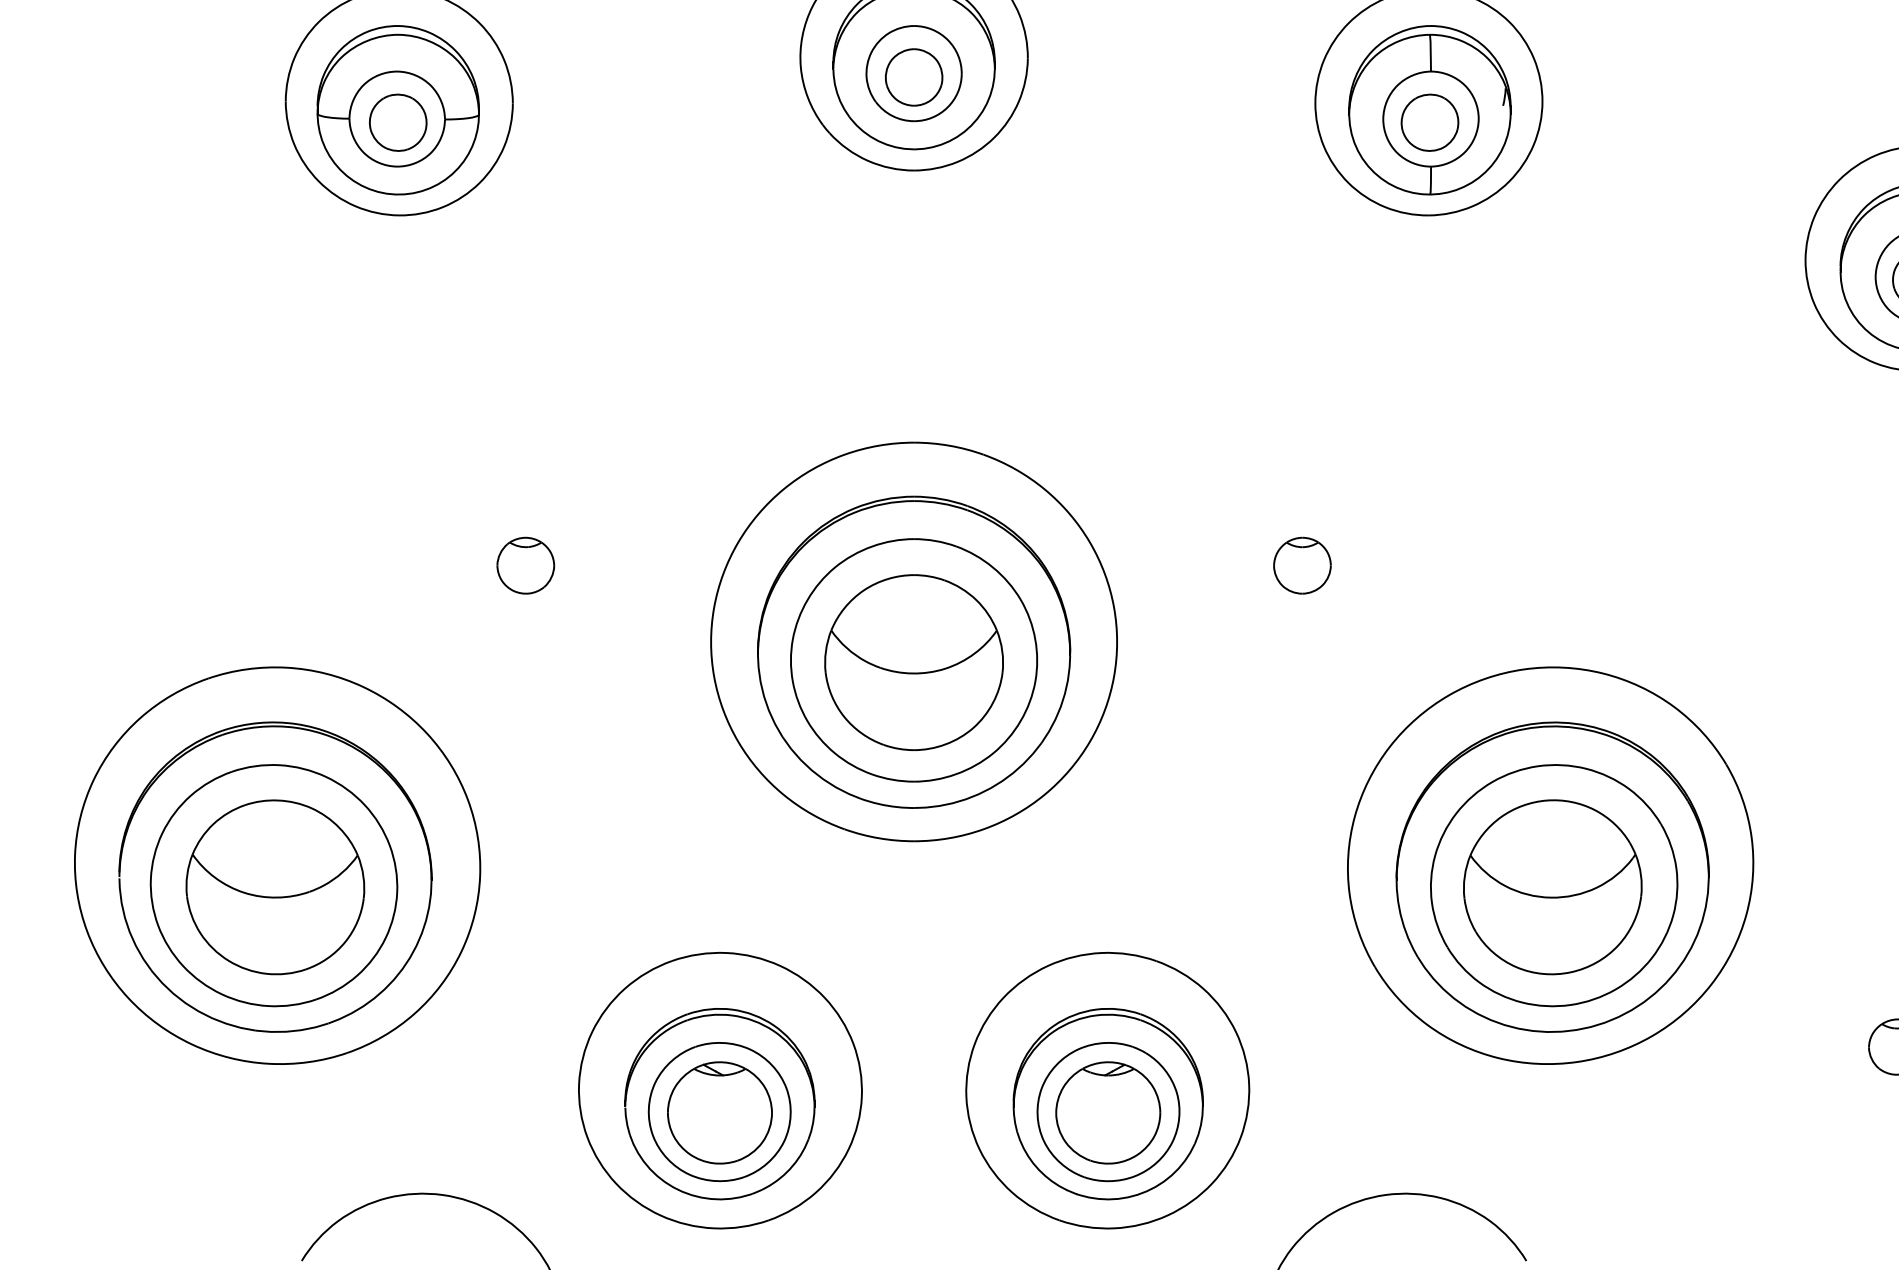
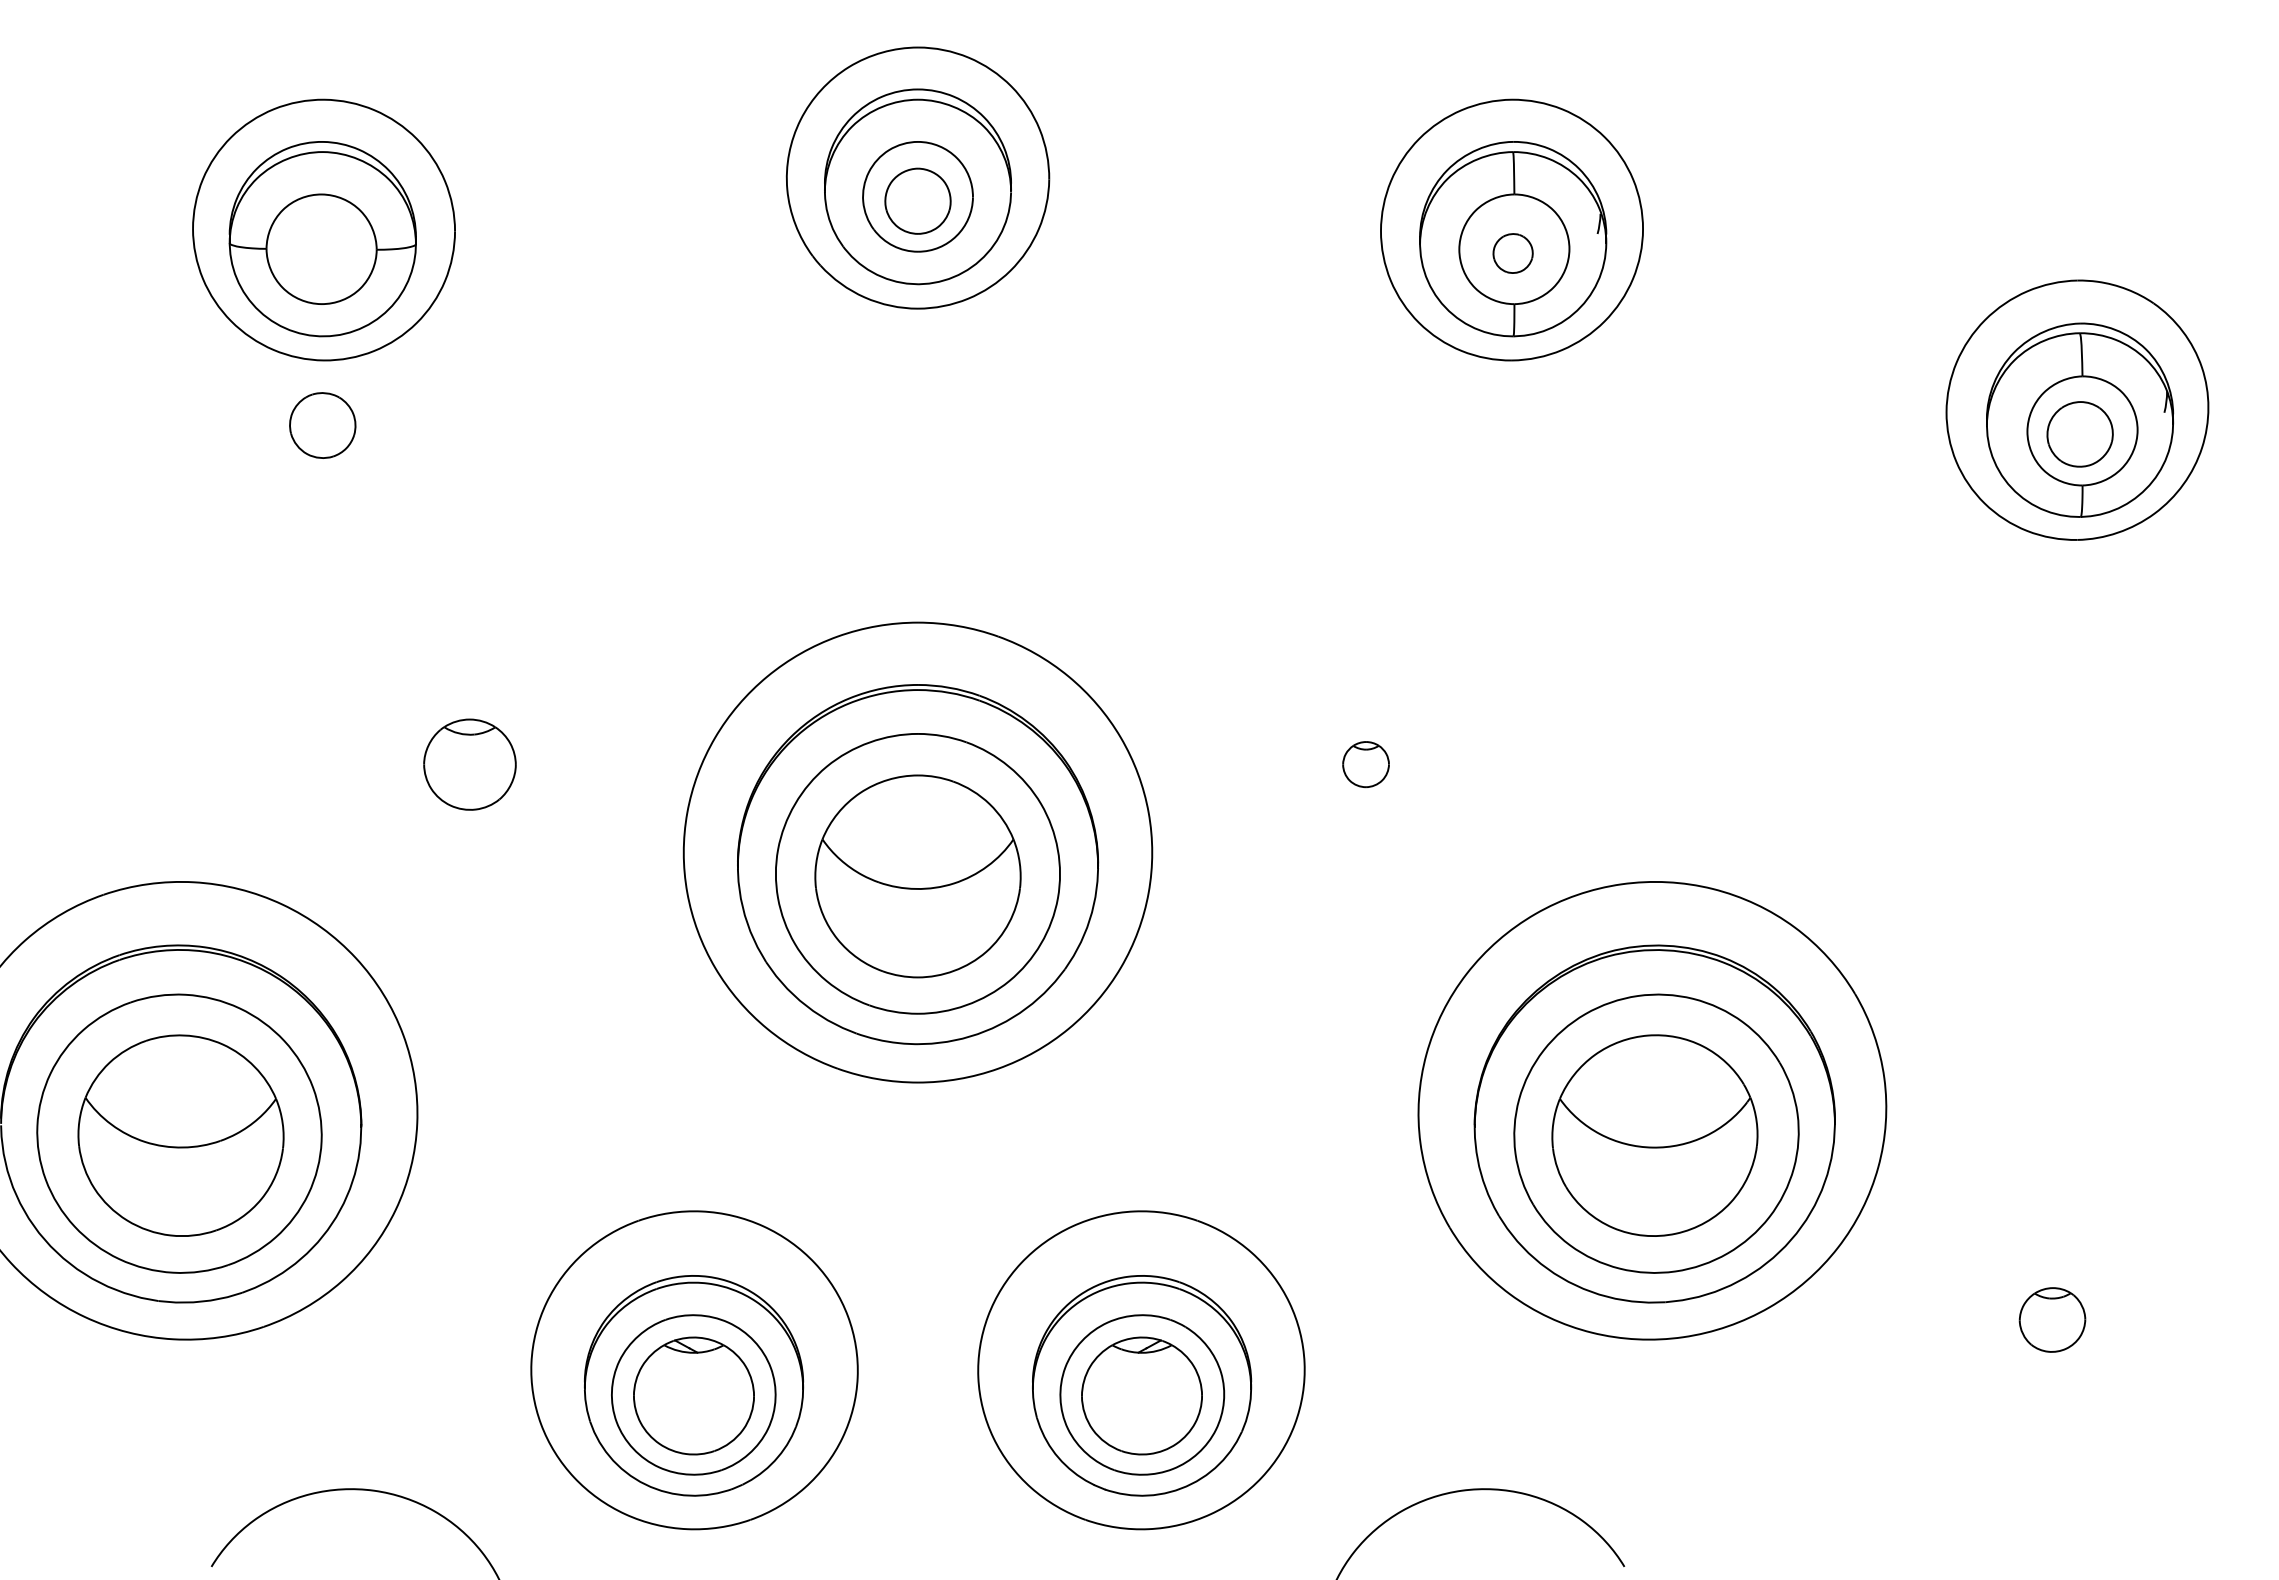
part: (397, 122) -> (322, 425), moved
part: (1429, 122) -> (1512, 253), size x0.6
part: (525, 565) -> (469, 764), size x1.4
part: (1301, 565) -> (1365, 764), size x0.7

